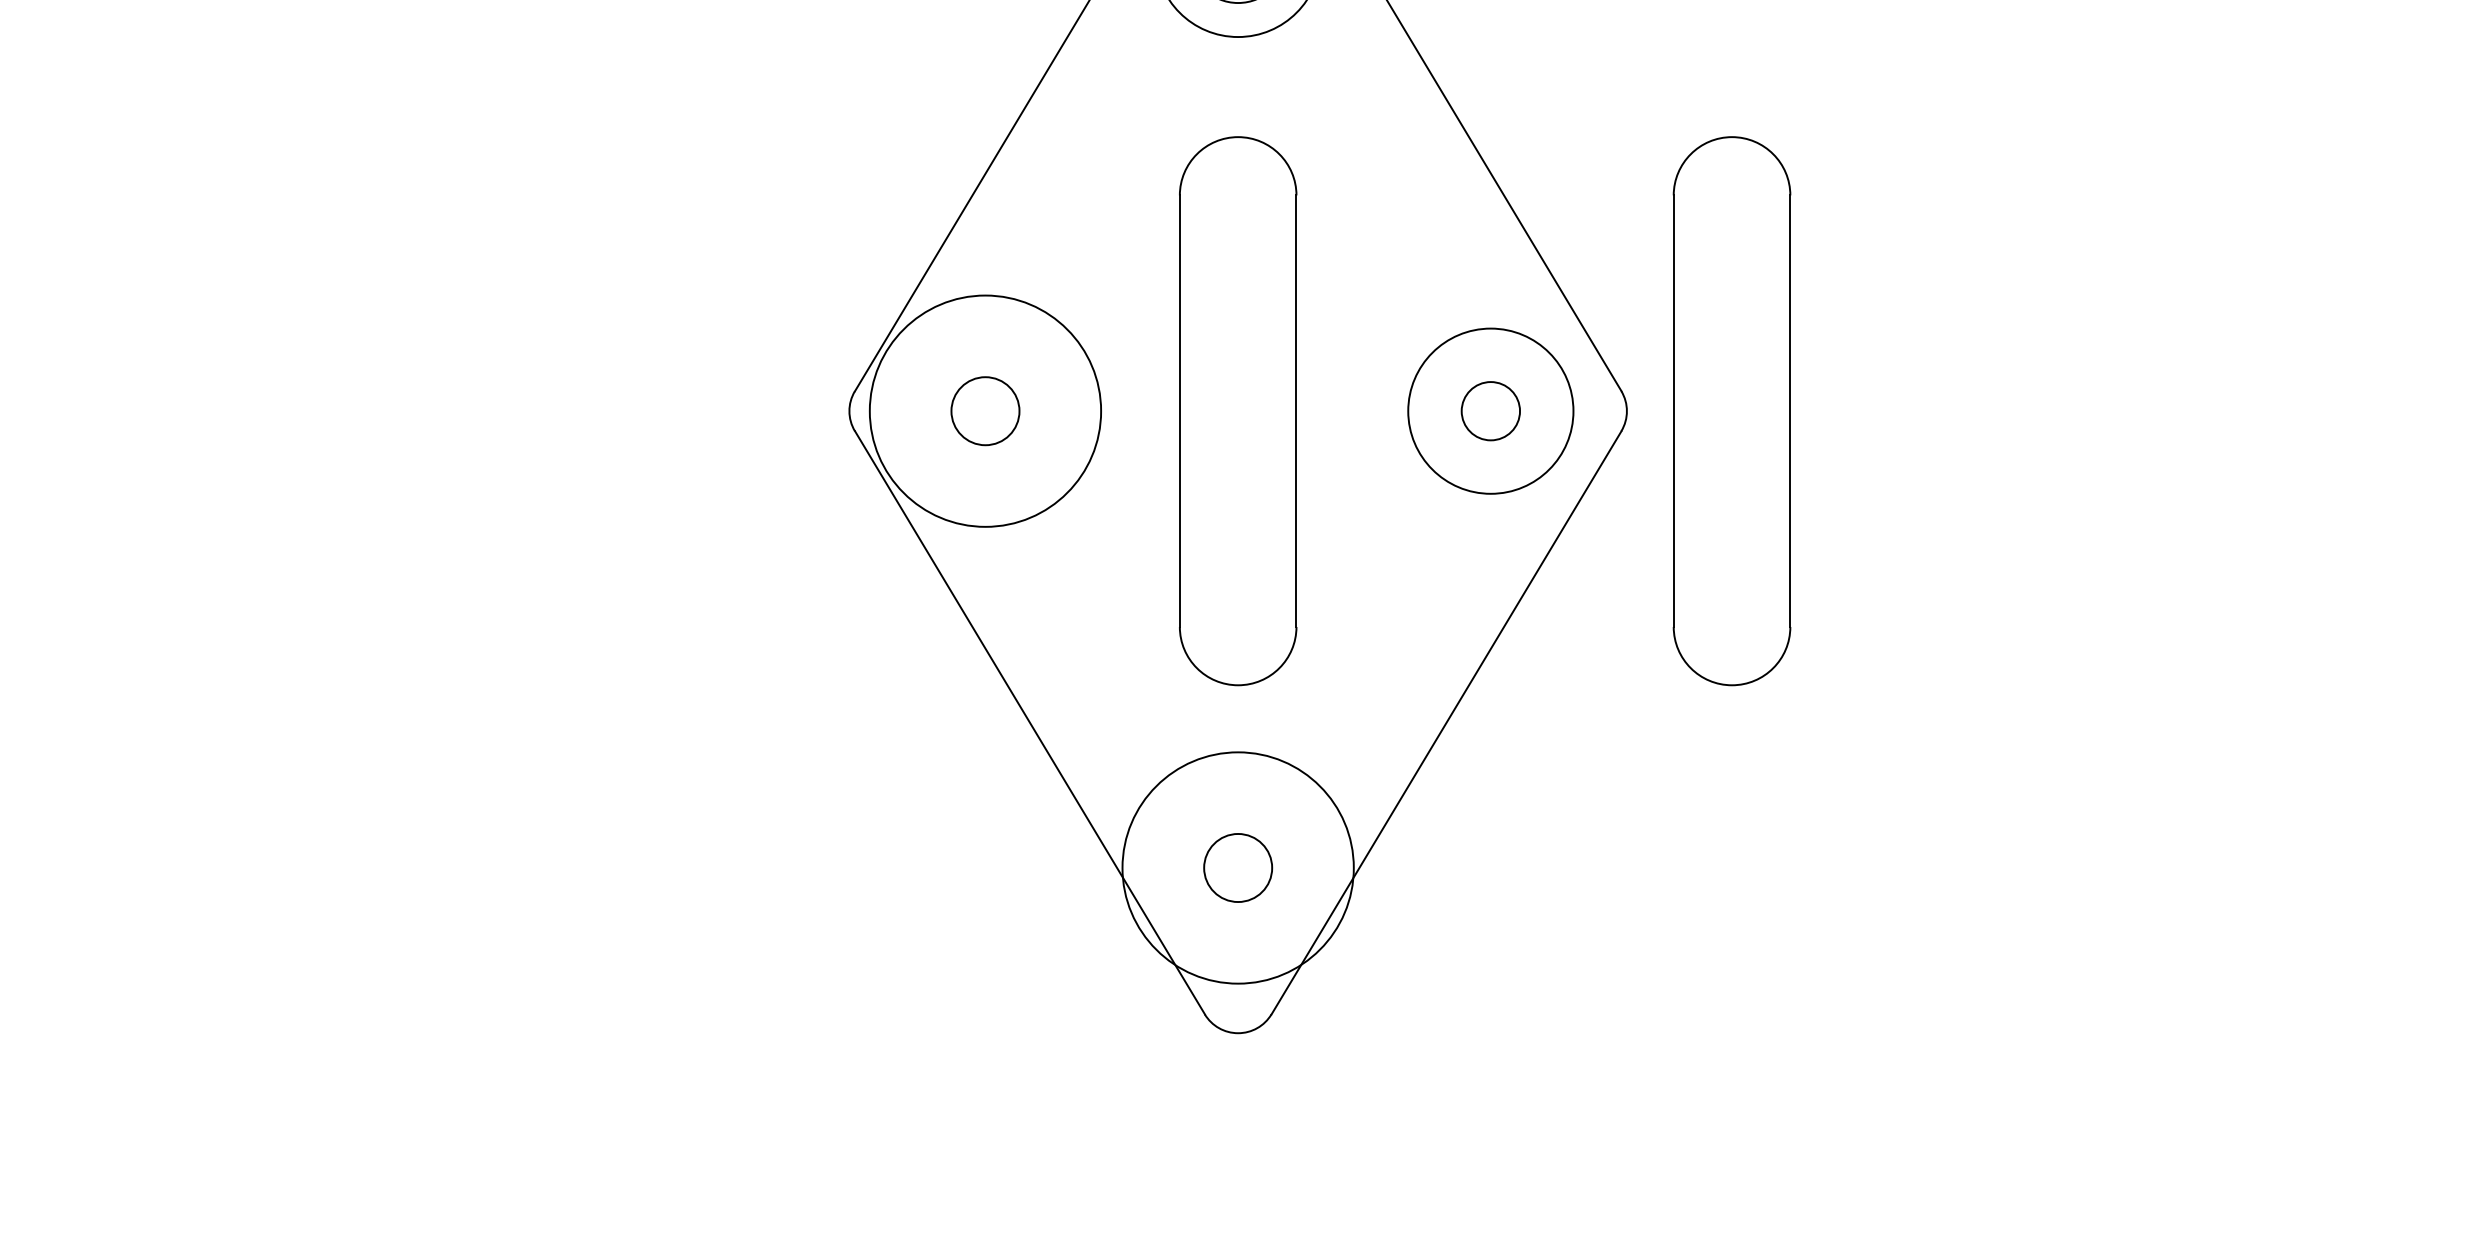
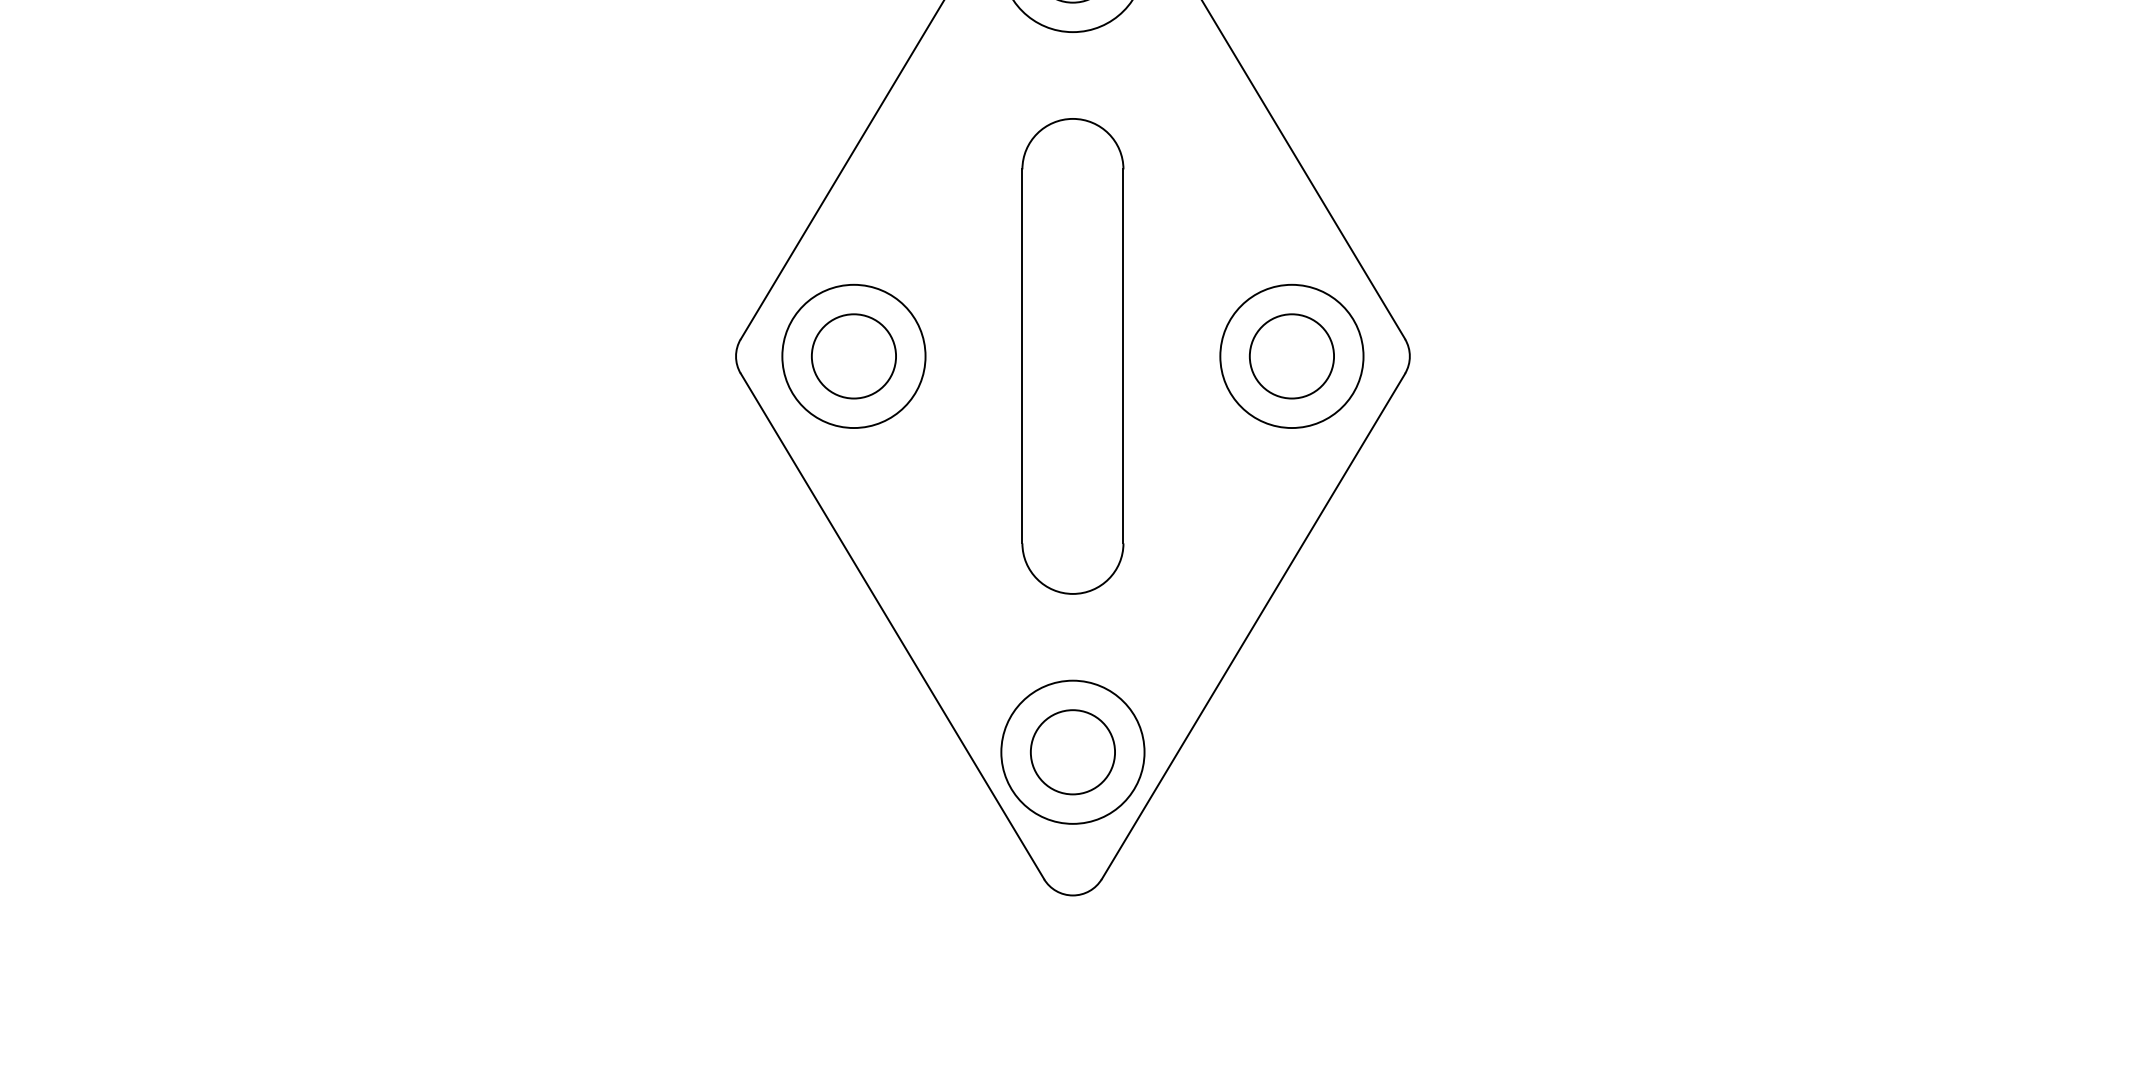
circle: (984, 411) -> (853, 356), size x0.71
circle: (984, 411) -> (853, 356), size x1.43
circle: (1490, 411) -> (1291, 356), size x1.67
part: (1731, 411) -> (1500, 356), removed
circle: (1237, 867) -> (1072, 751), size x0.71
circle: (1237, 868) -> (1072, 752), size x1.43

